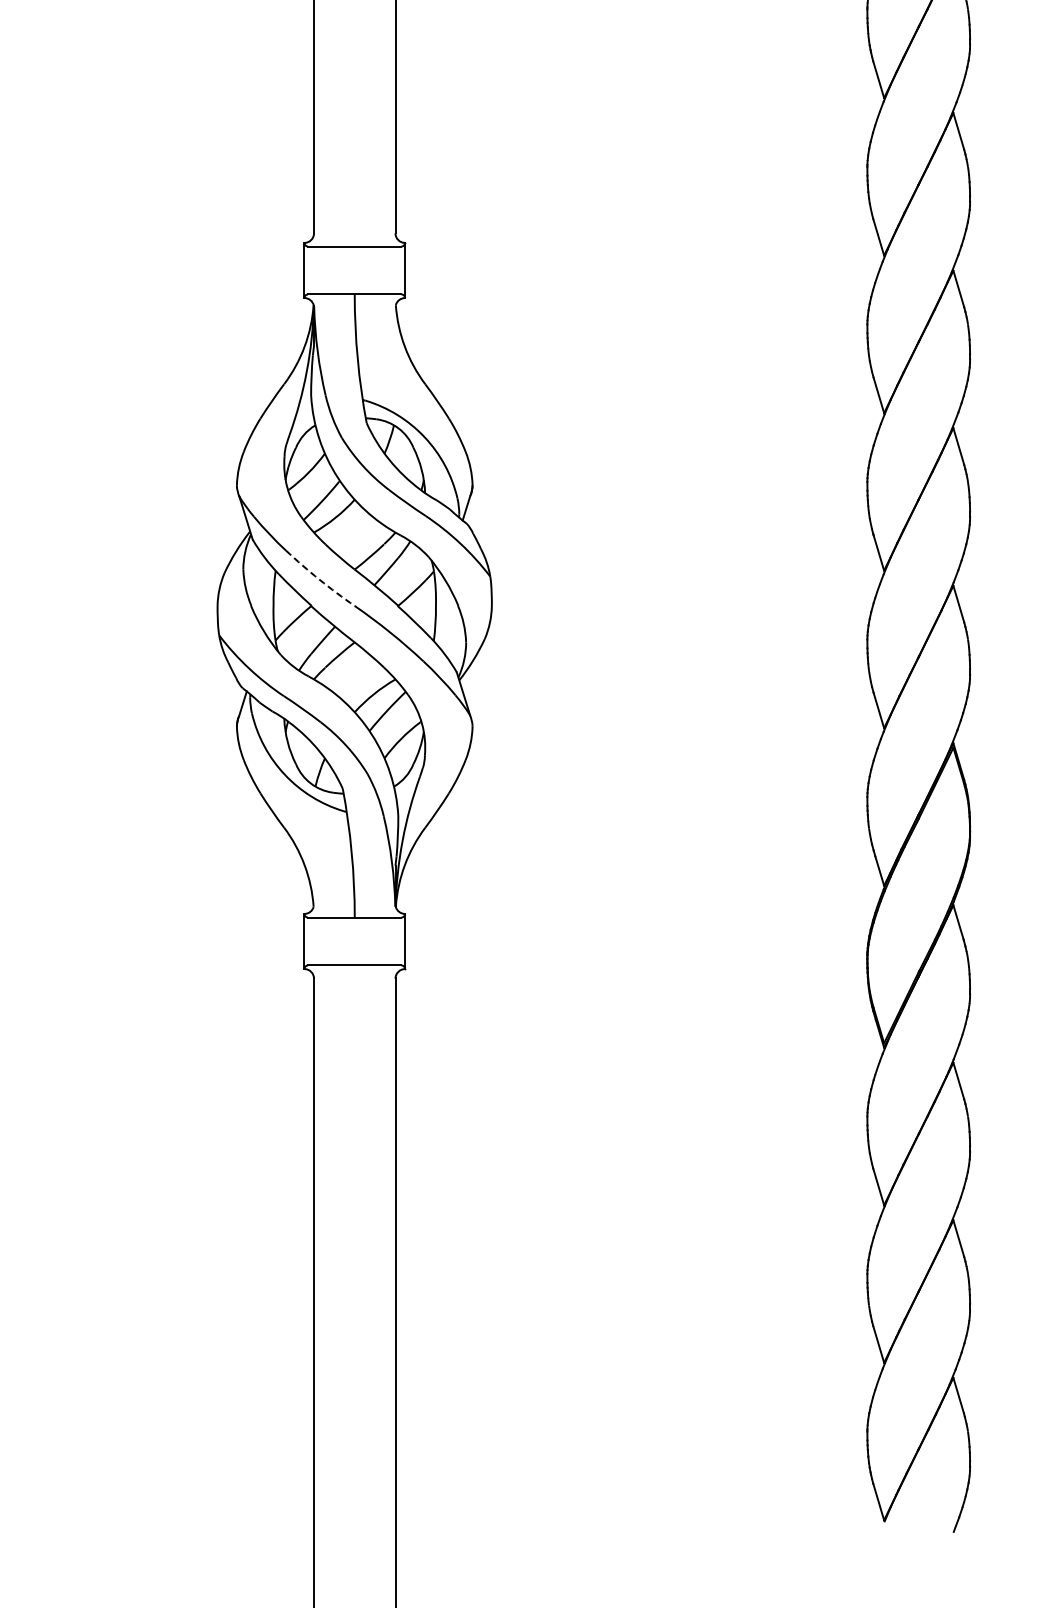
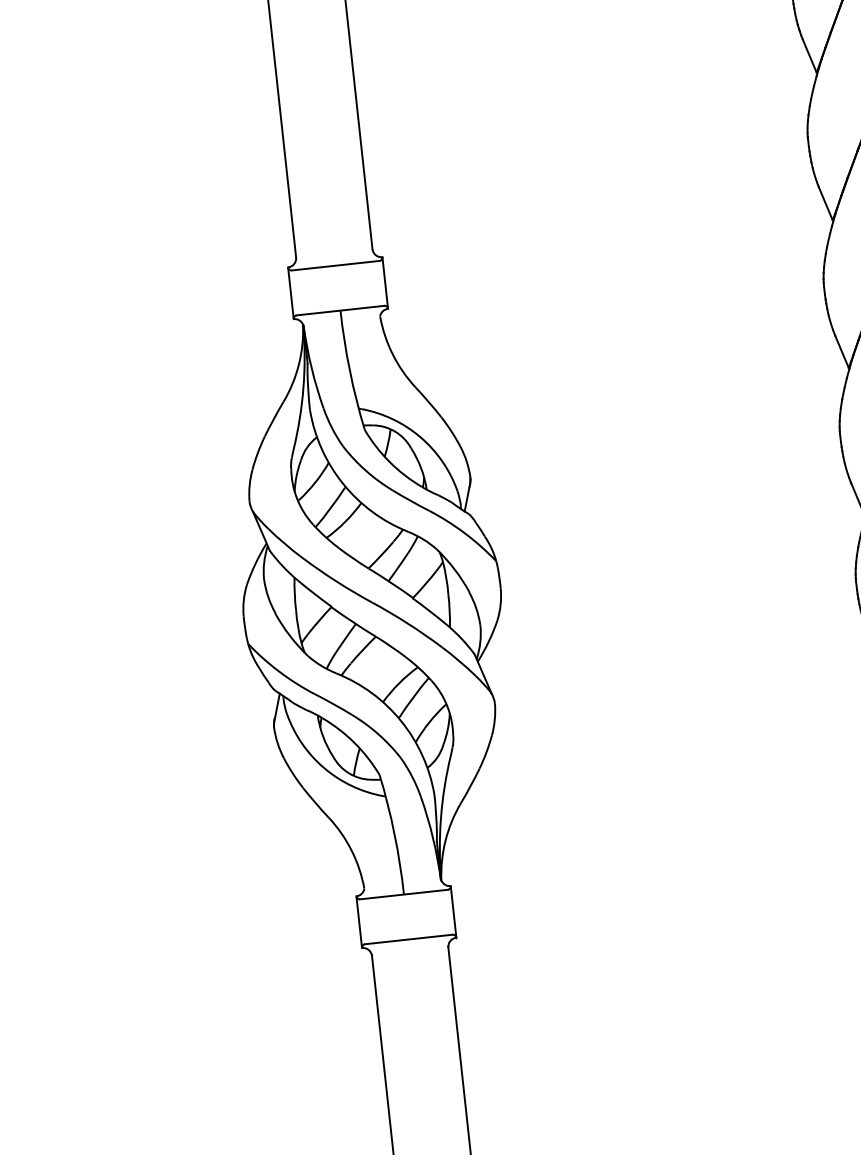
arc: (319, 579) -> (336, 581), dashed -> solid

